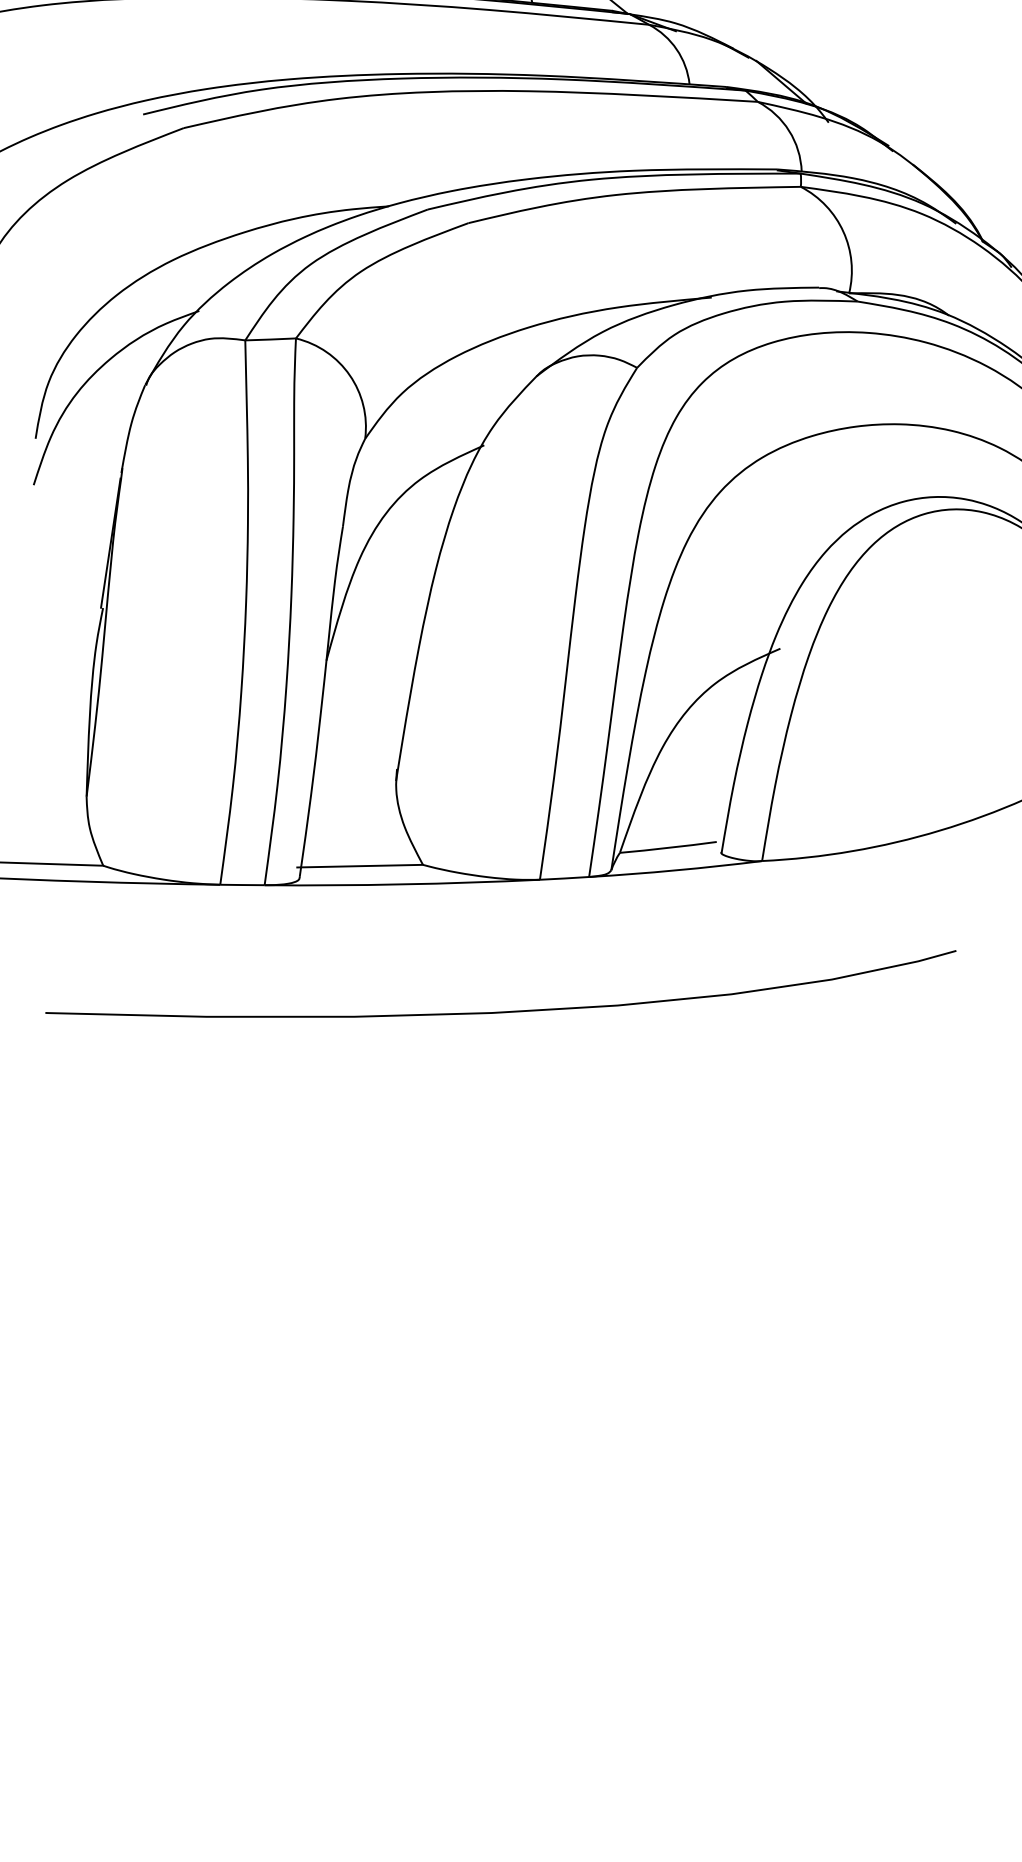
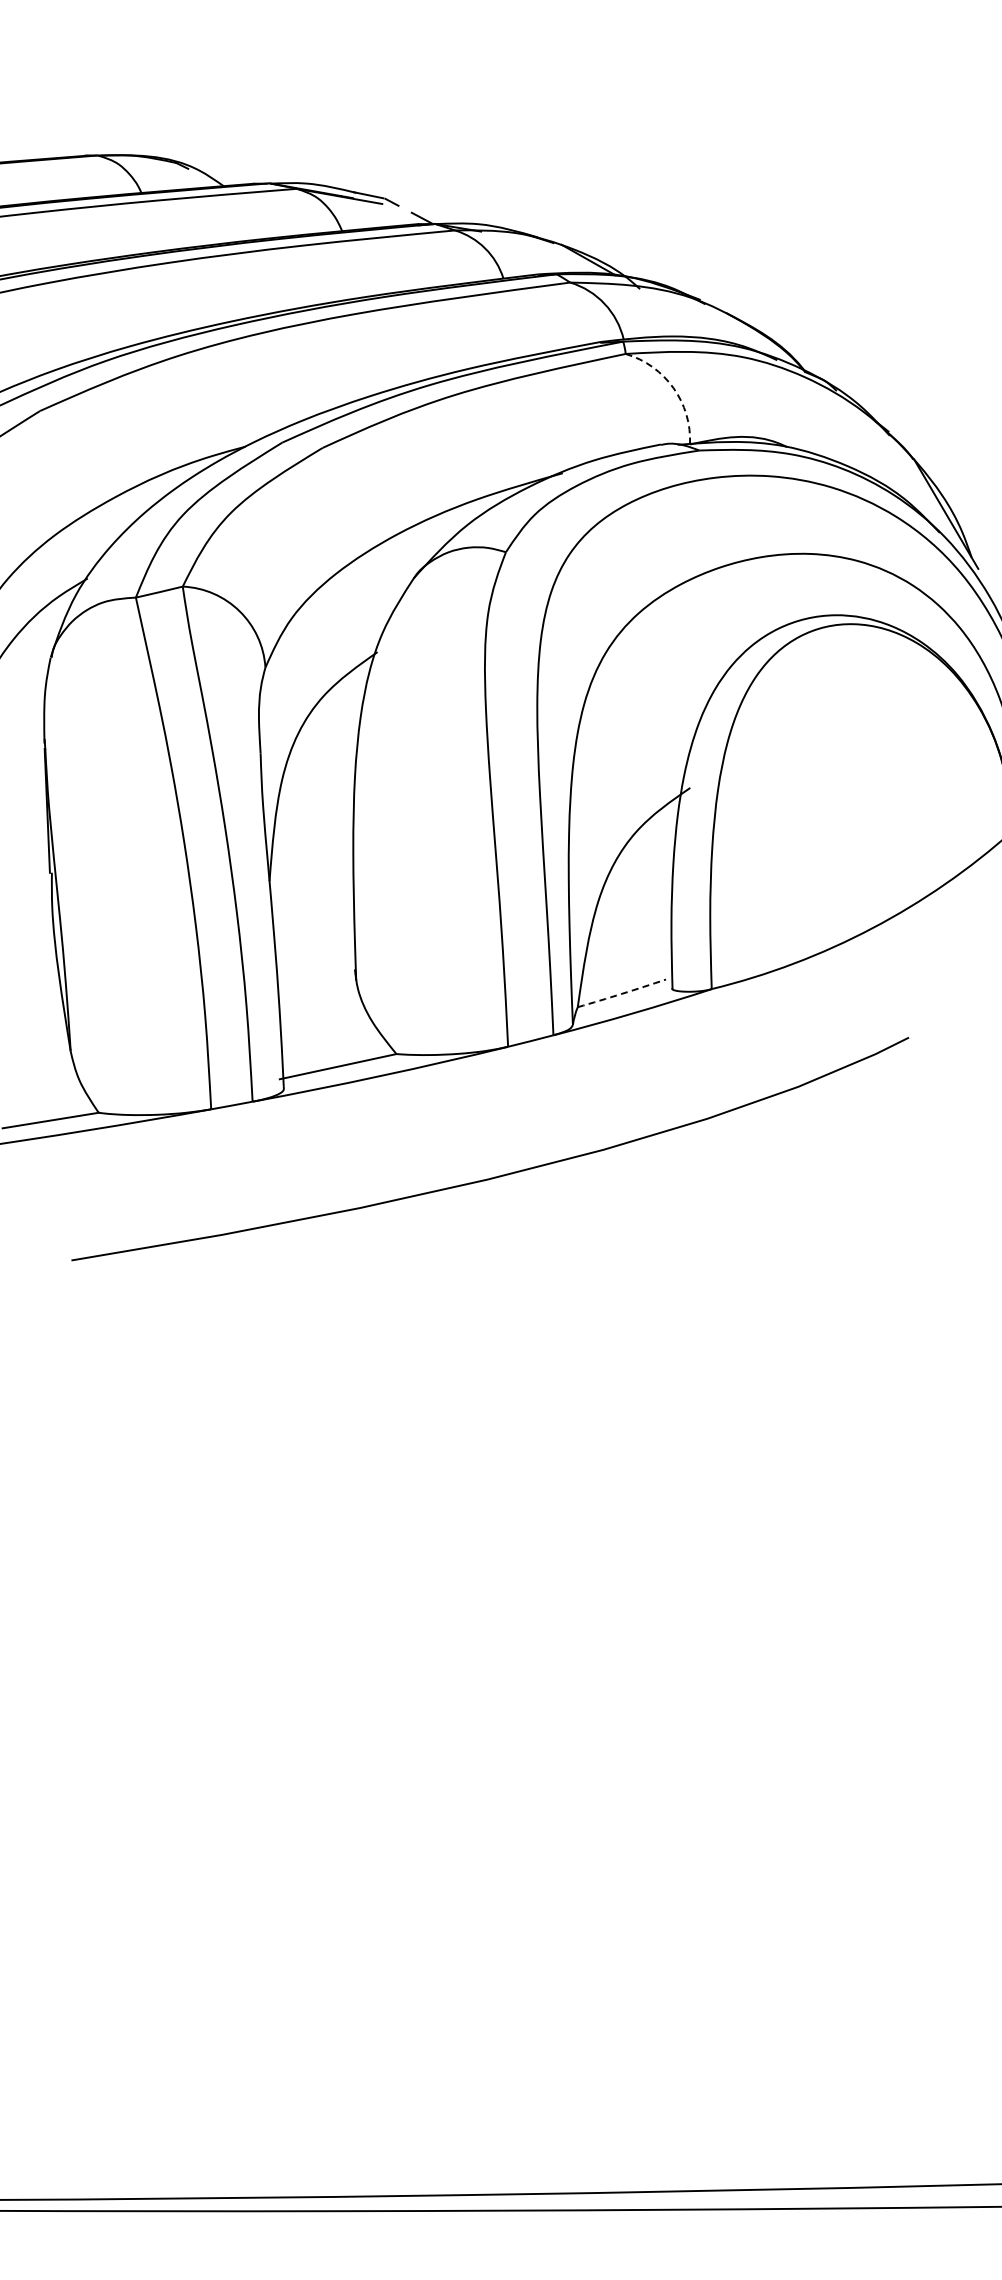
arc: (843, 232) -> (673, 388), solid -> dashed
arc: (668, 847) -> (622, 993), solid -> dashed

